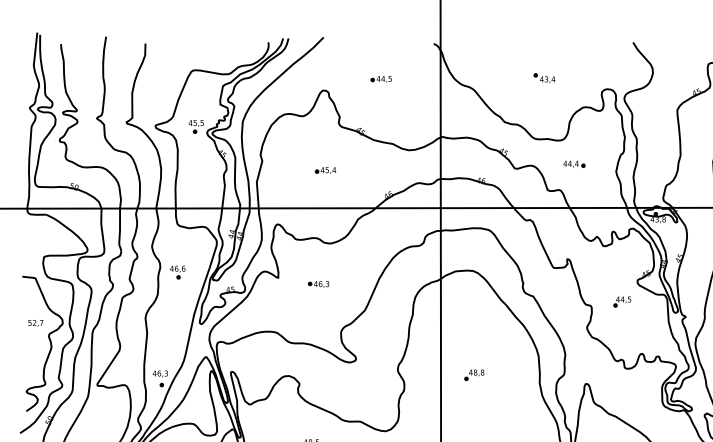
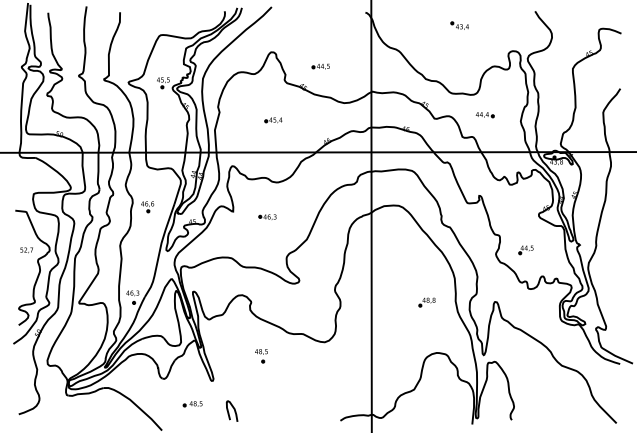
part: (544, 77) -> (459, 25), moved
part: (380, 79) -> (320, 66), moved
part: (621, 302) -> (525, 250), moved
part: (473, 375) -> (426, 302), moved

